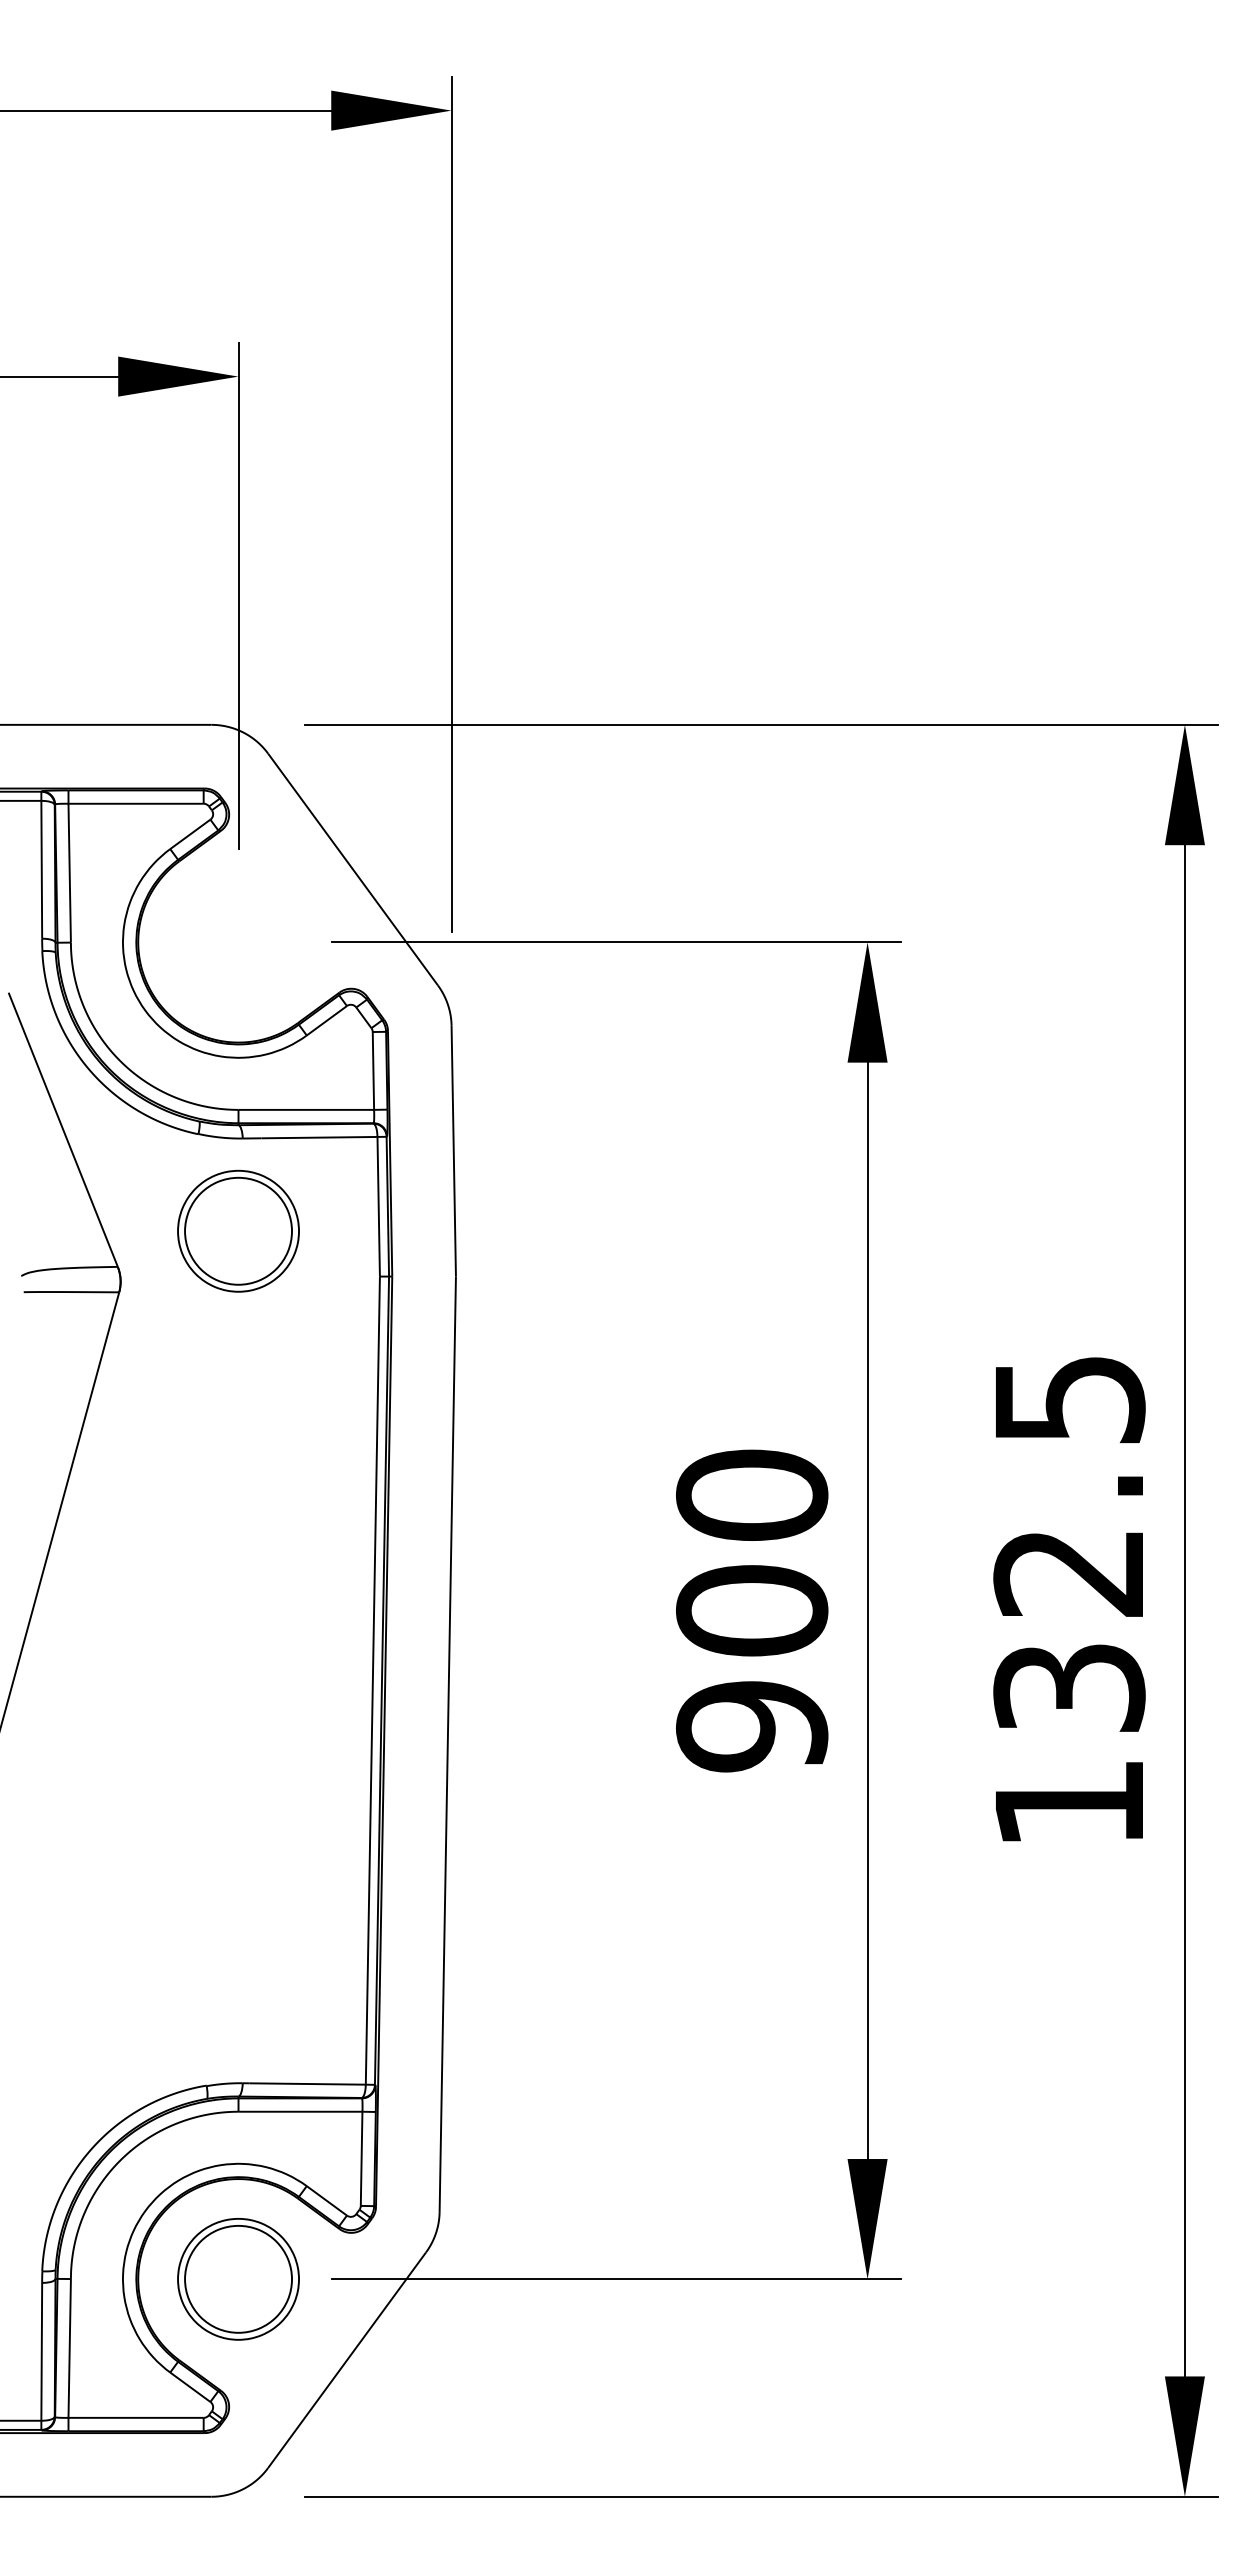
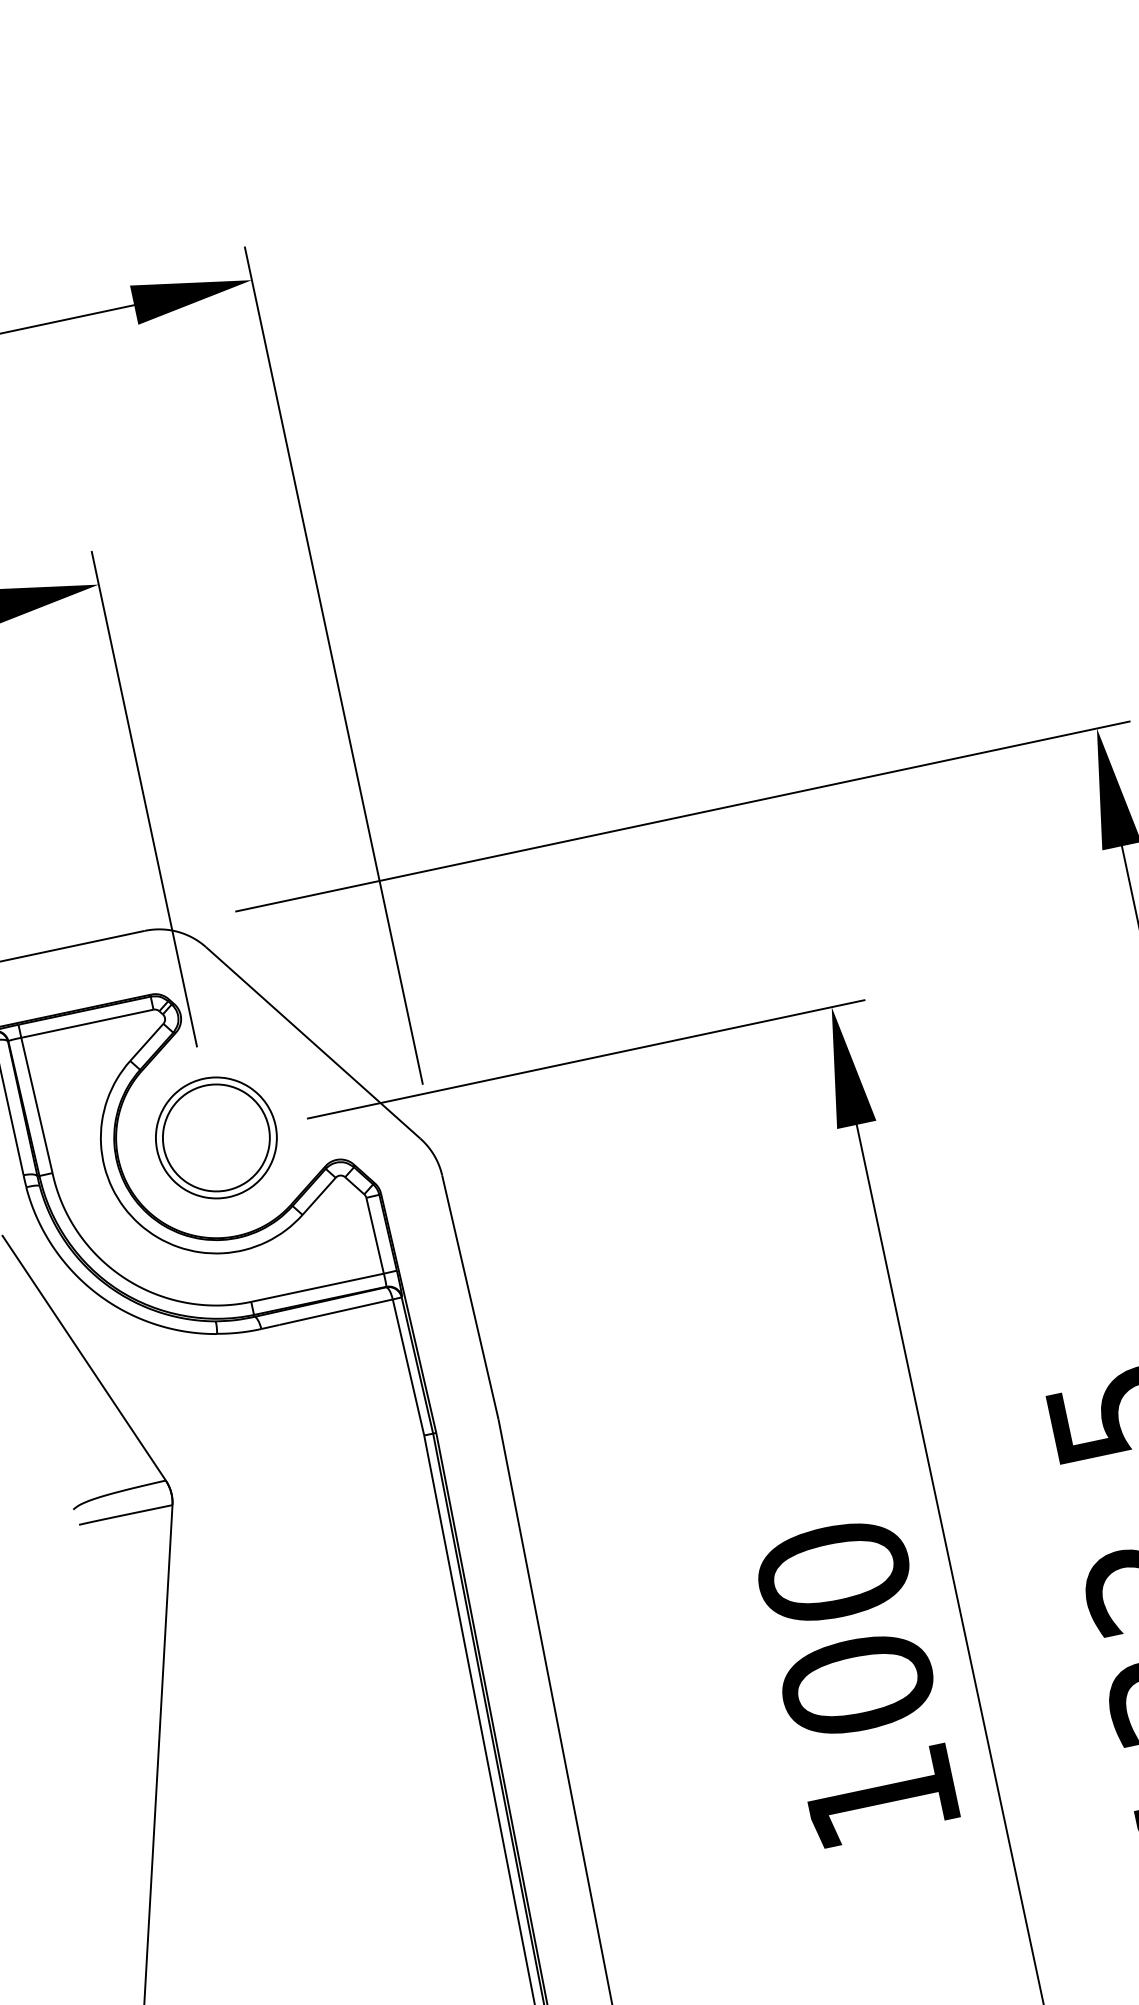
part: (238, 1230) -> (216, 1137), moved
text: (752, 1726) -> (882, 1798), 900 -> 100

